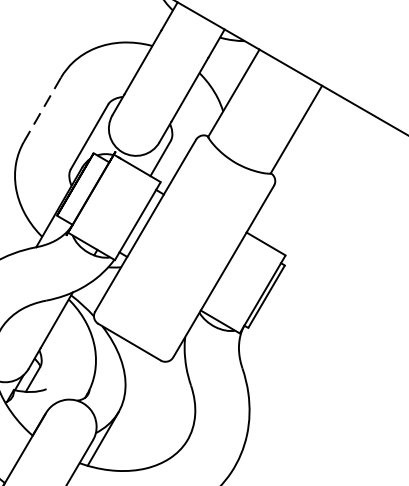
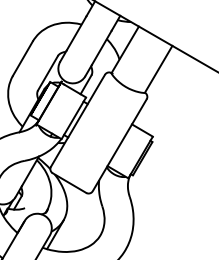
line: (41, 109) -> (22, 58), dashed -> solid

